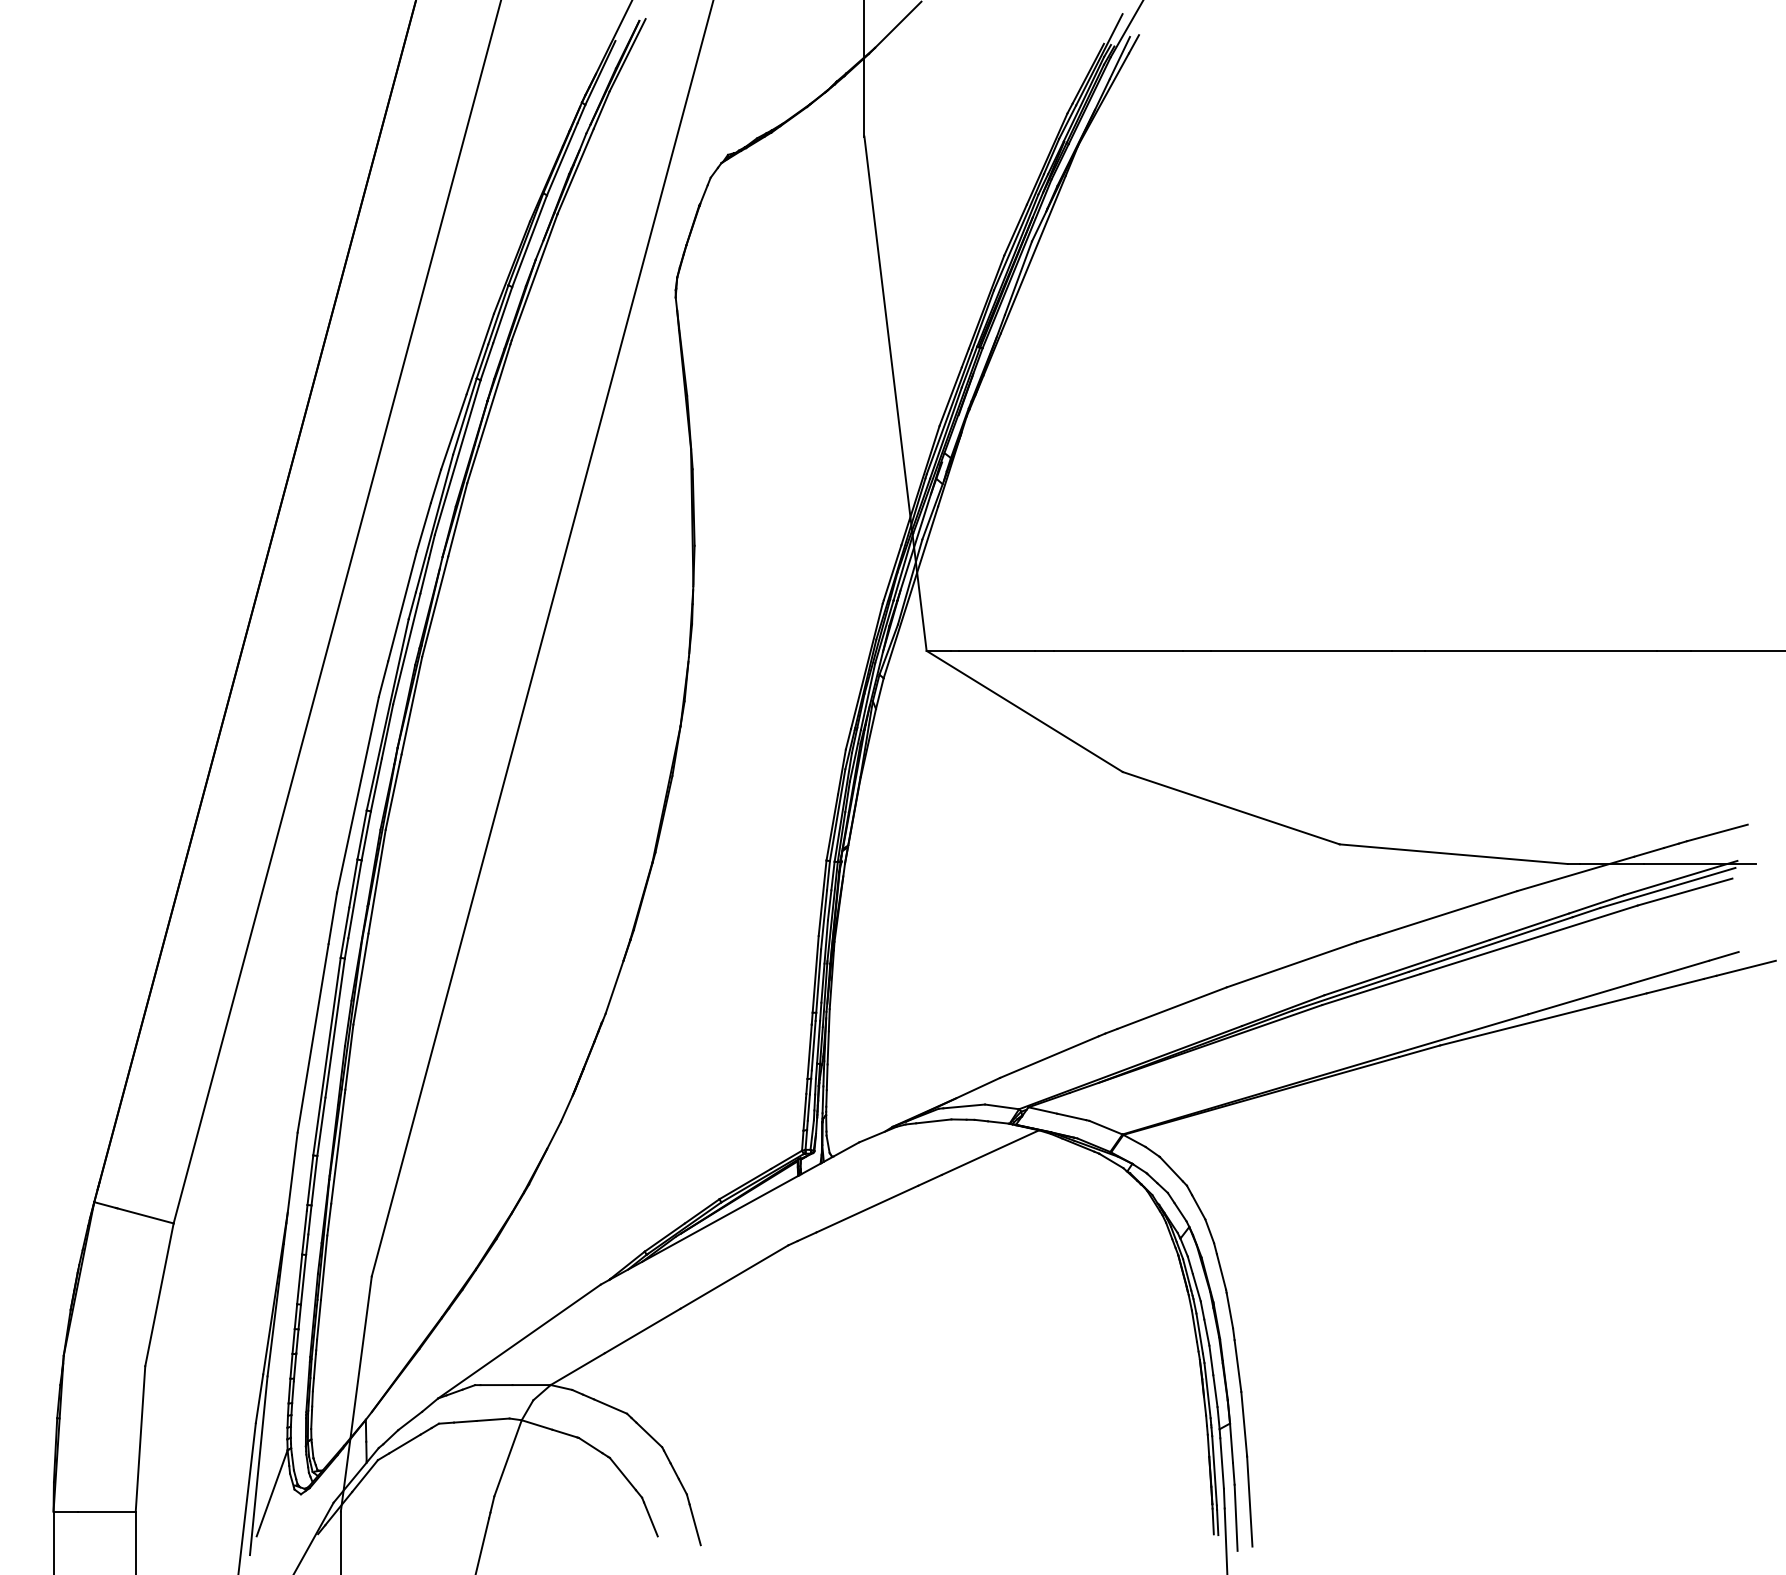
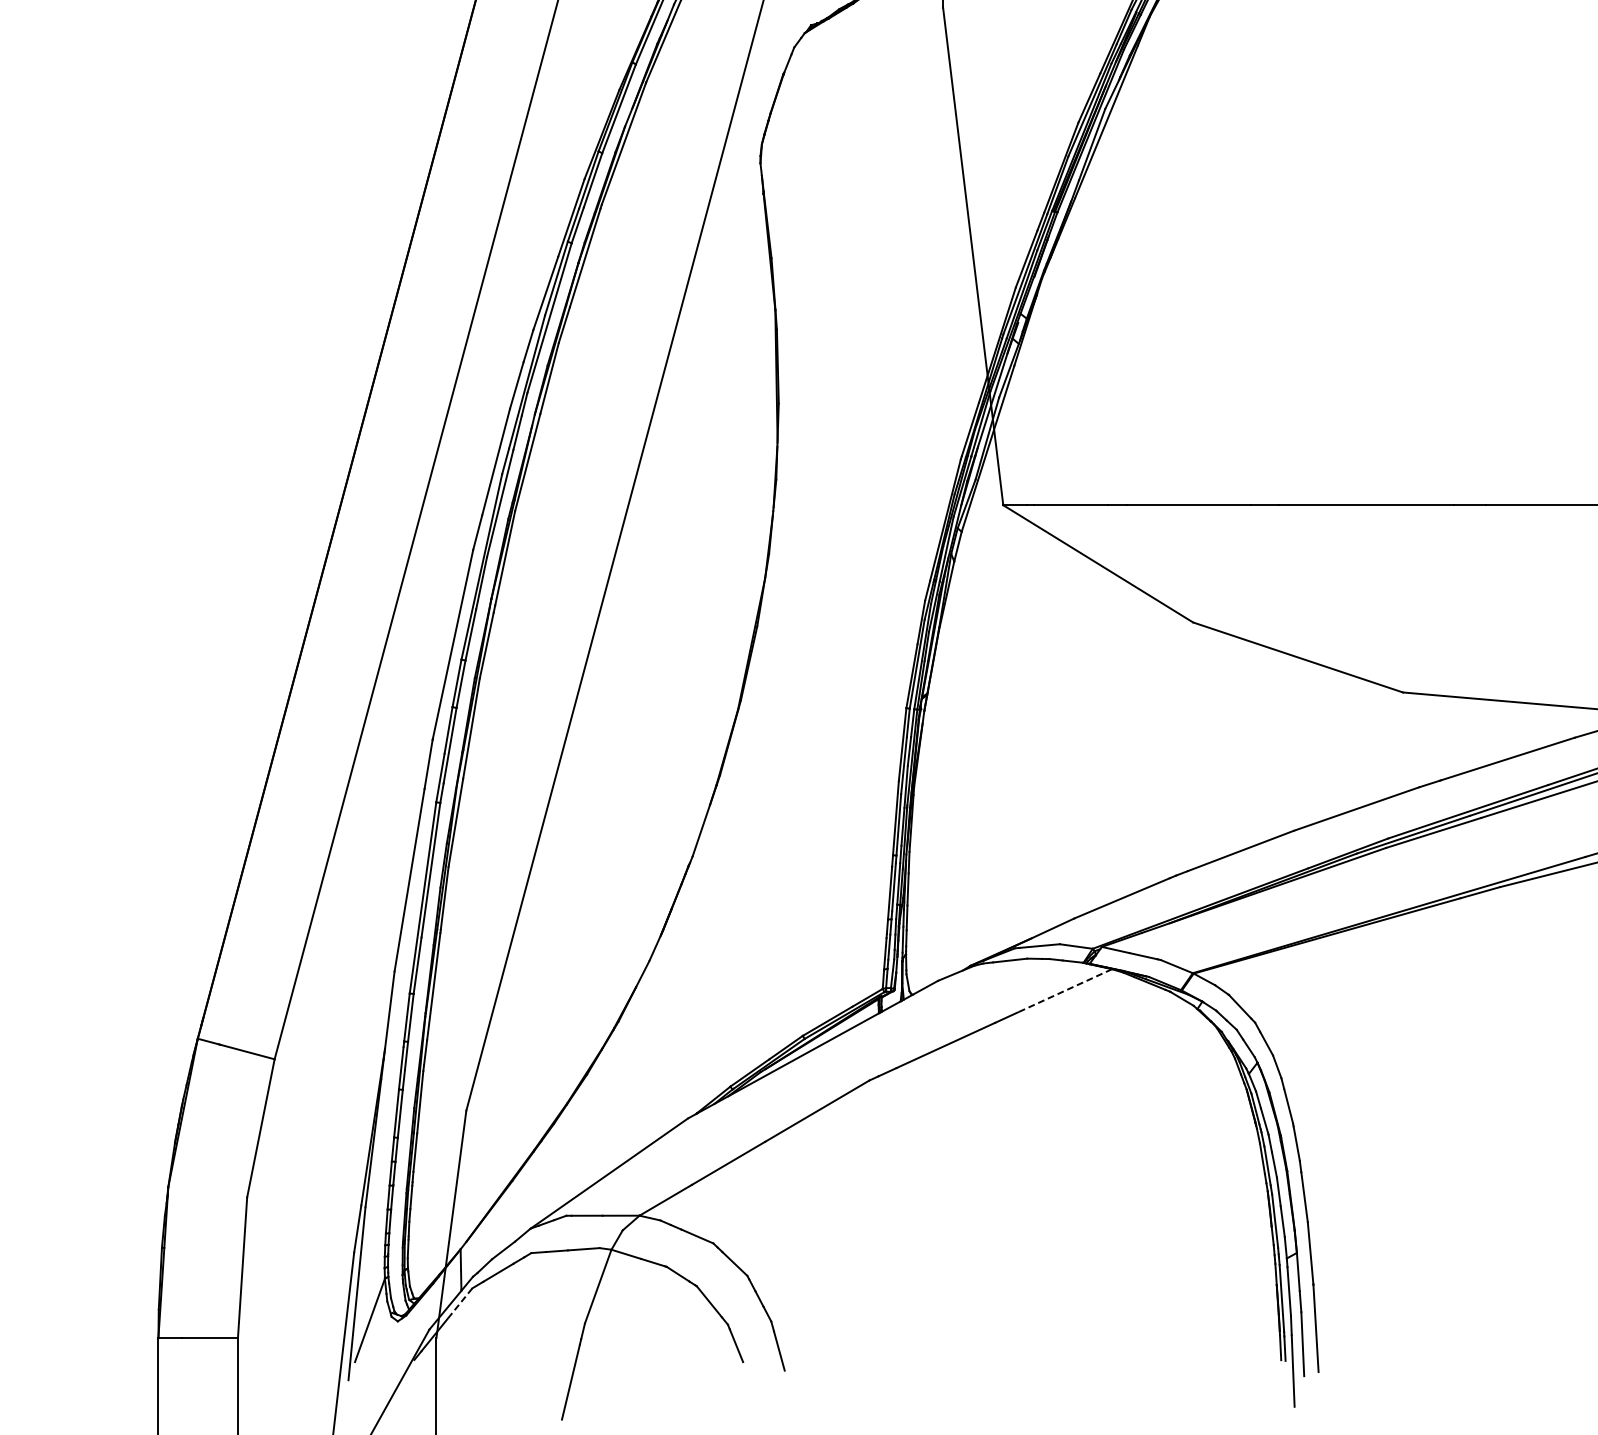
line: (990, 1152) -> (1065, 990), solid -> dashed
line: (364, 1476) -> (459, 1304), solid -> dashed

